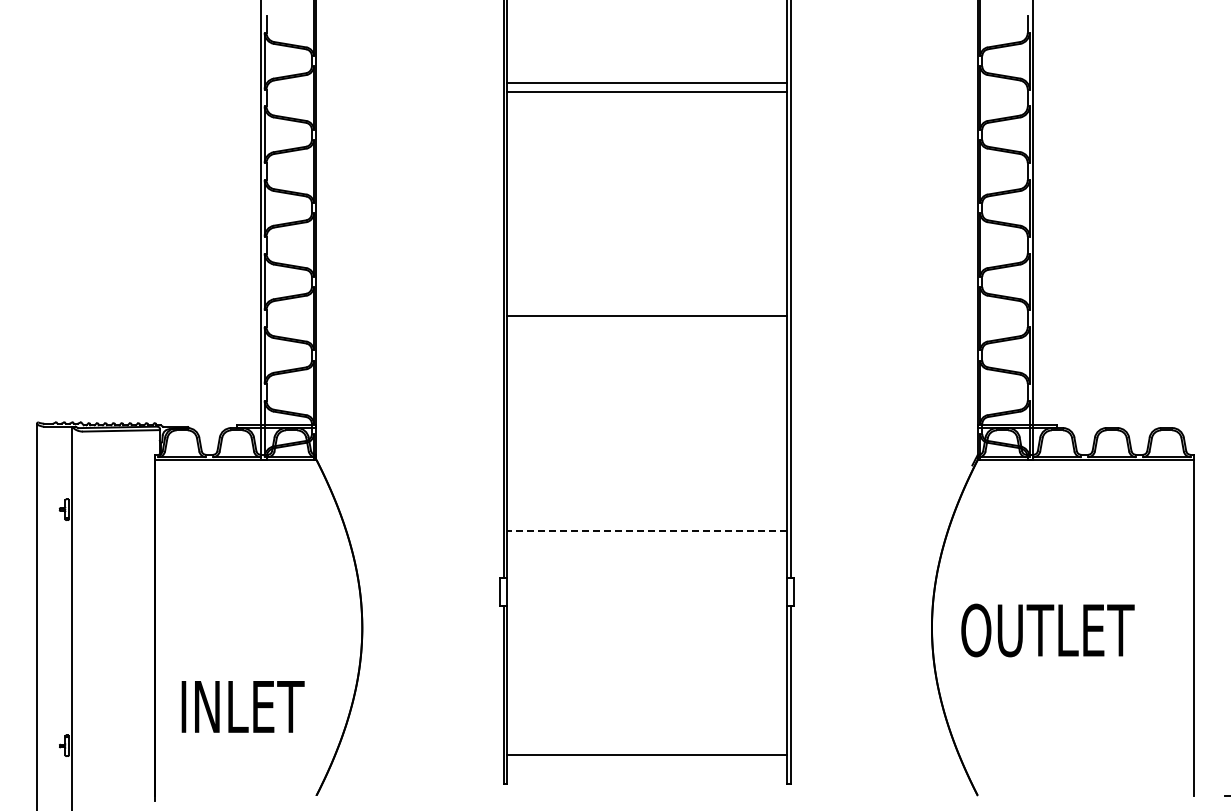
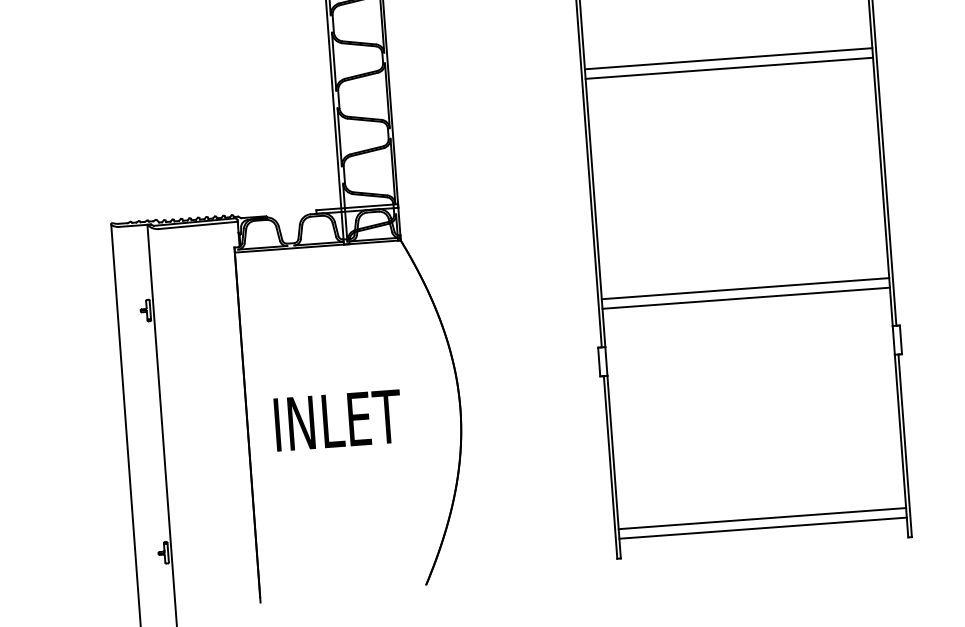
line: (647, 307) -> (729, 59), added
line: (646, 531) -> (744, 289), dashed -> solid
line: (647, 540) -> (746, 298), added
text: (242, 706) -> (337, 420), moved
line: (647, 764) -> (763, 528), added

